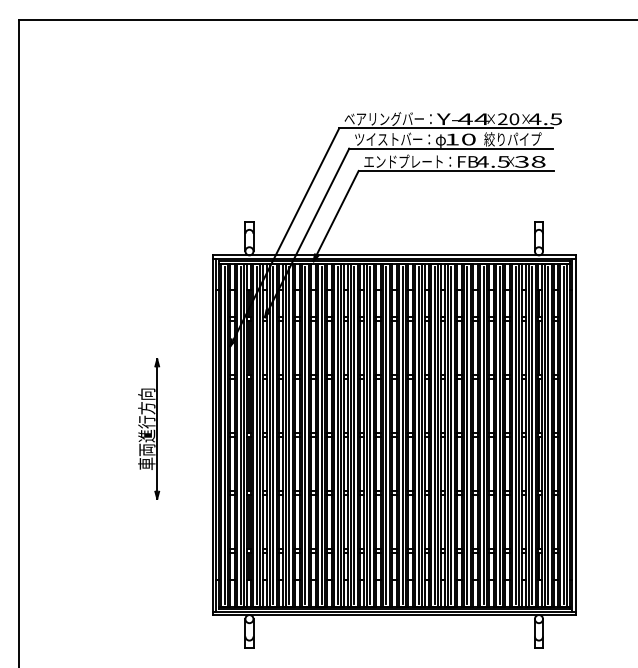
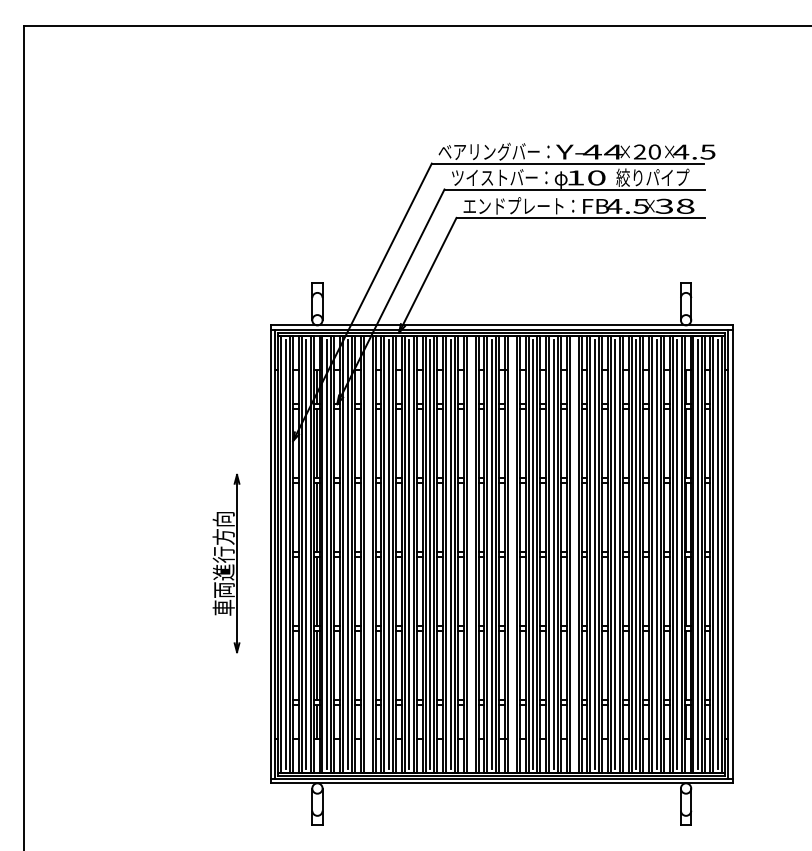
part: (148, 429) -> (226, 563), moved
line: (289, 434) -> (368, 553), removed
line: (370, 434) -> (471, 553), removed
line: (402, 434) -> (512, 553), removed
line: (451, 434) -> (574, 553), removed

